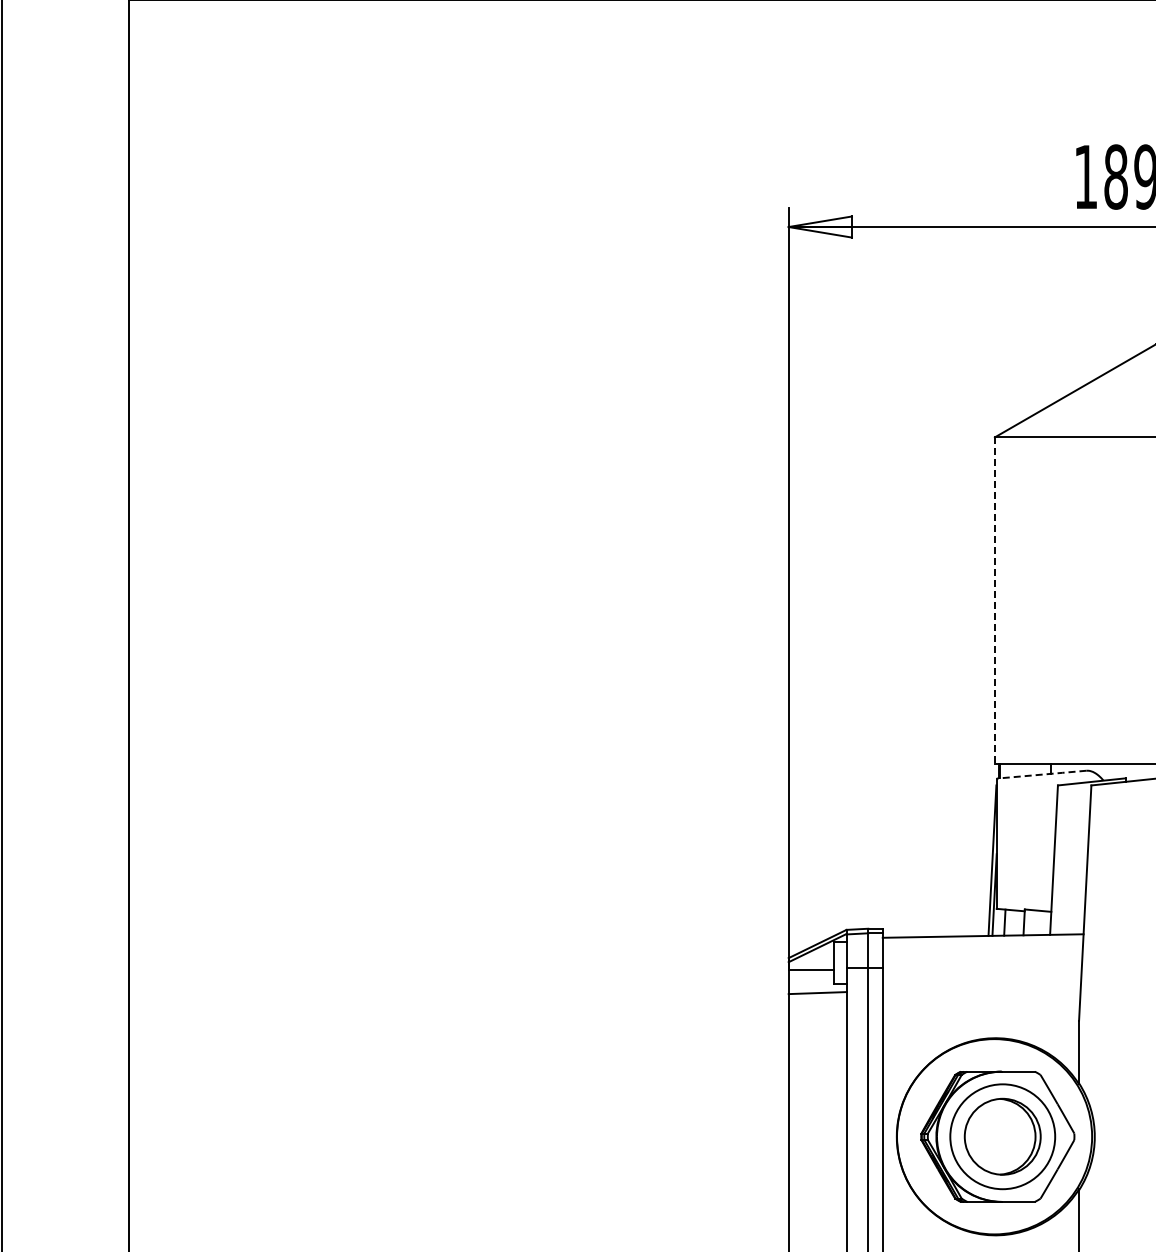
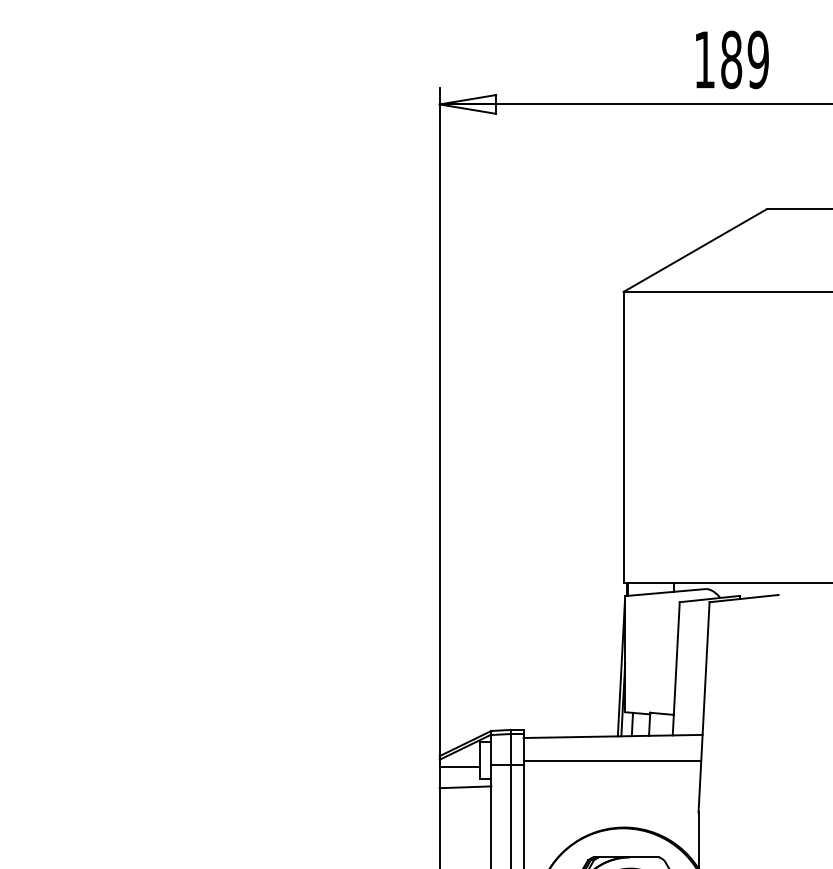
line: (994, 601) -> (623, 438), dashed -> solid
line: (1042, 774) -> (665, 592), dashed -> solid
line: (982, 963) -> (612, 760), added

